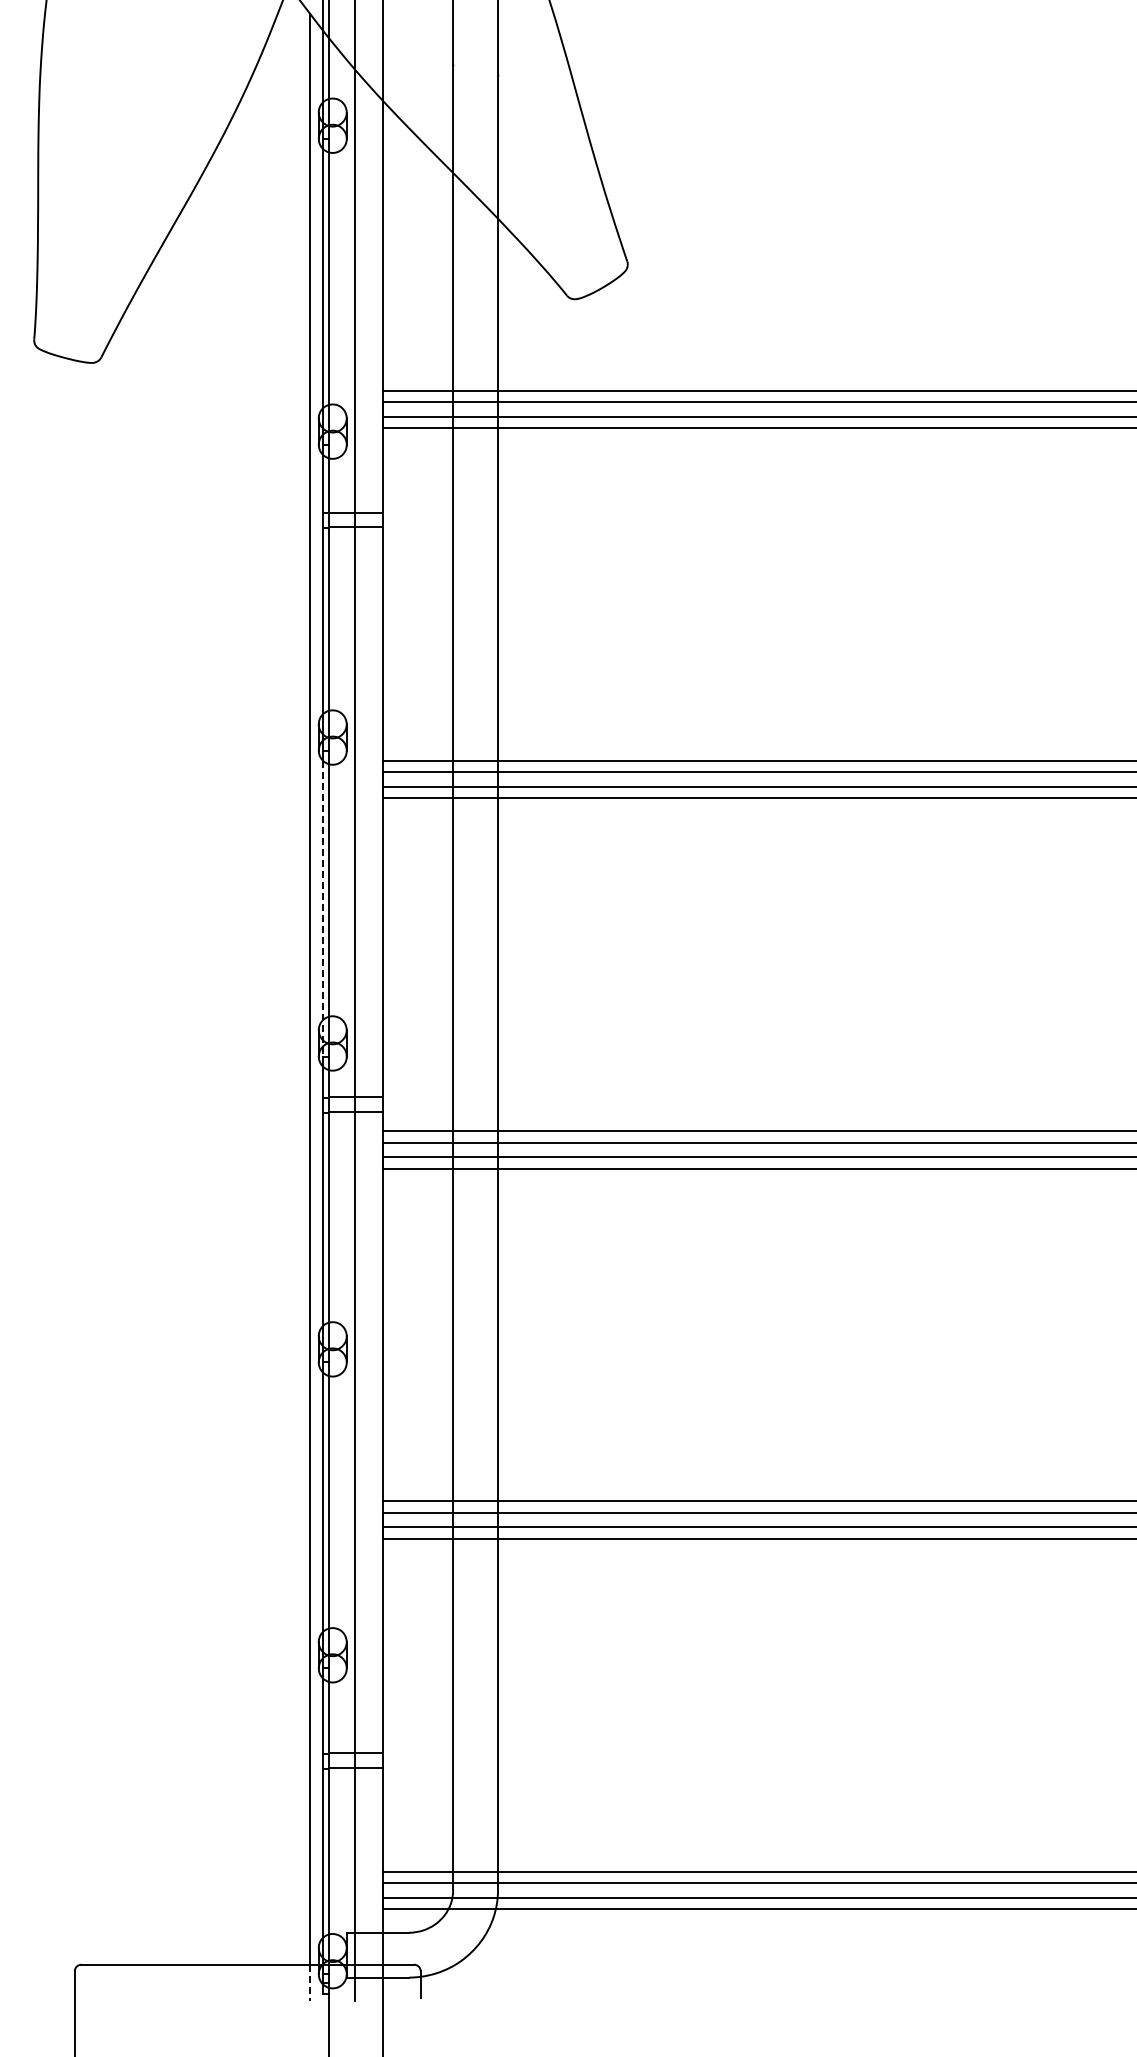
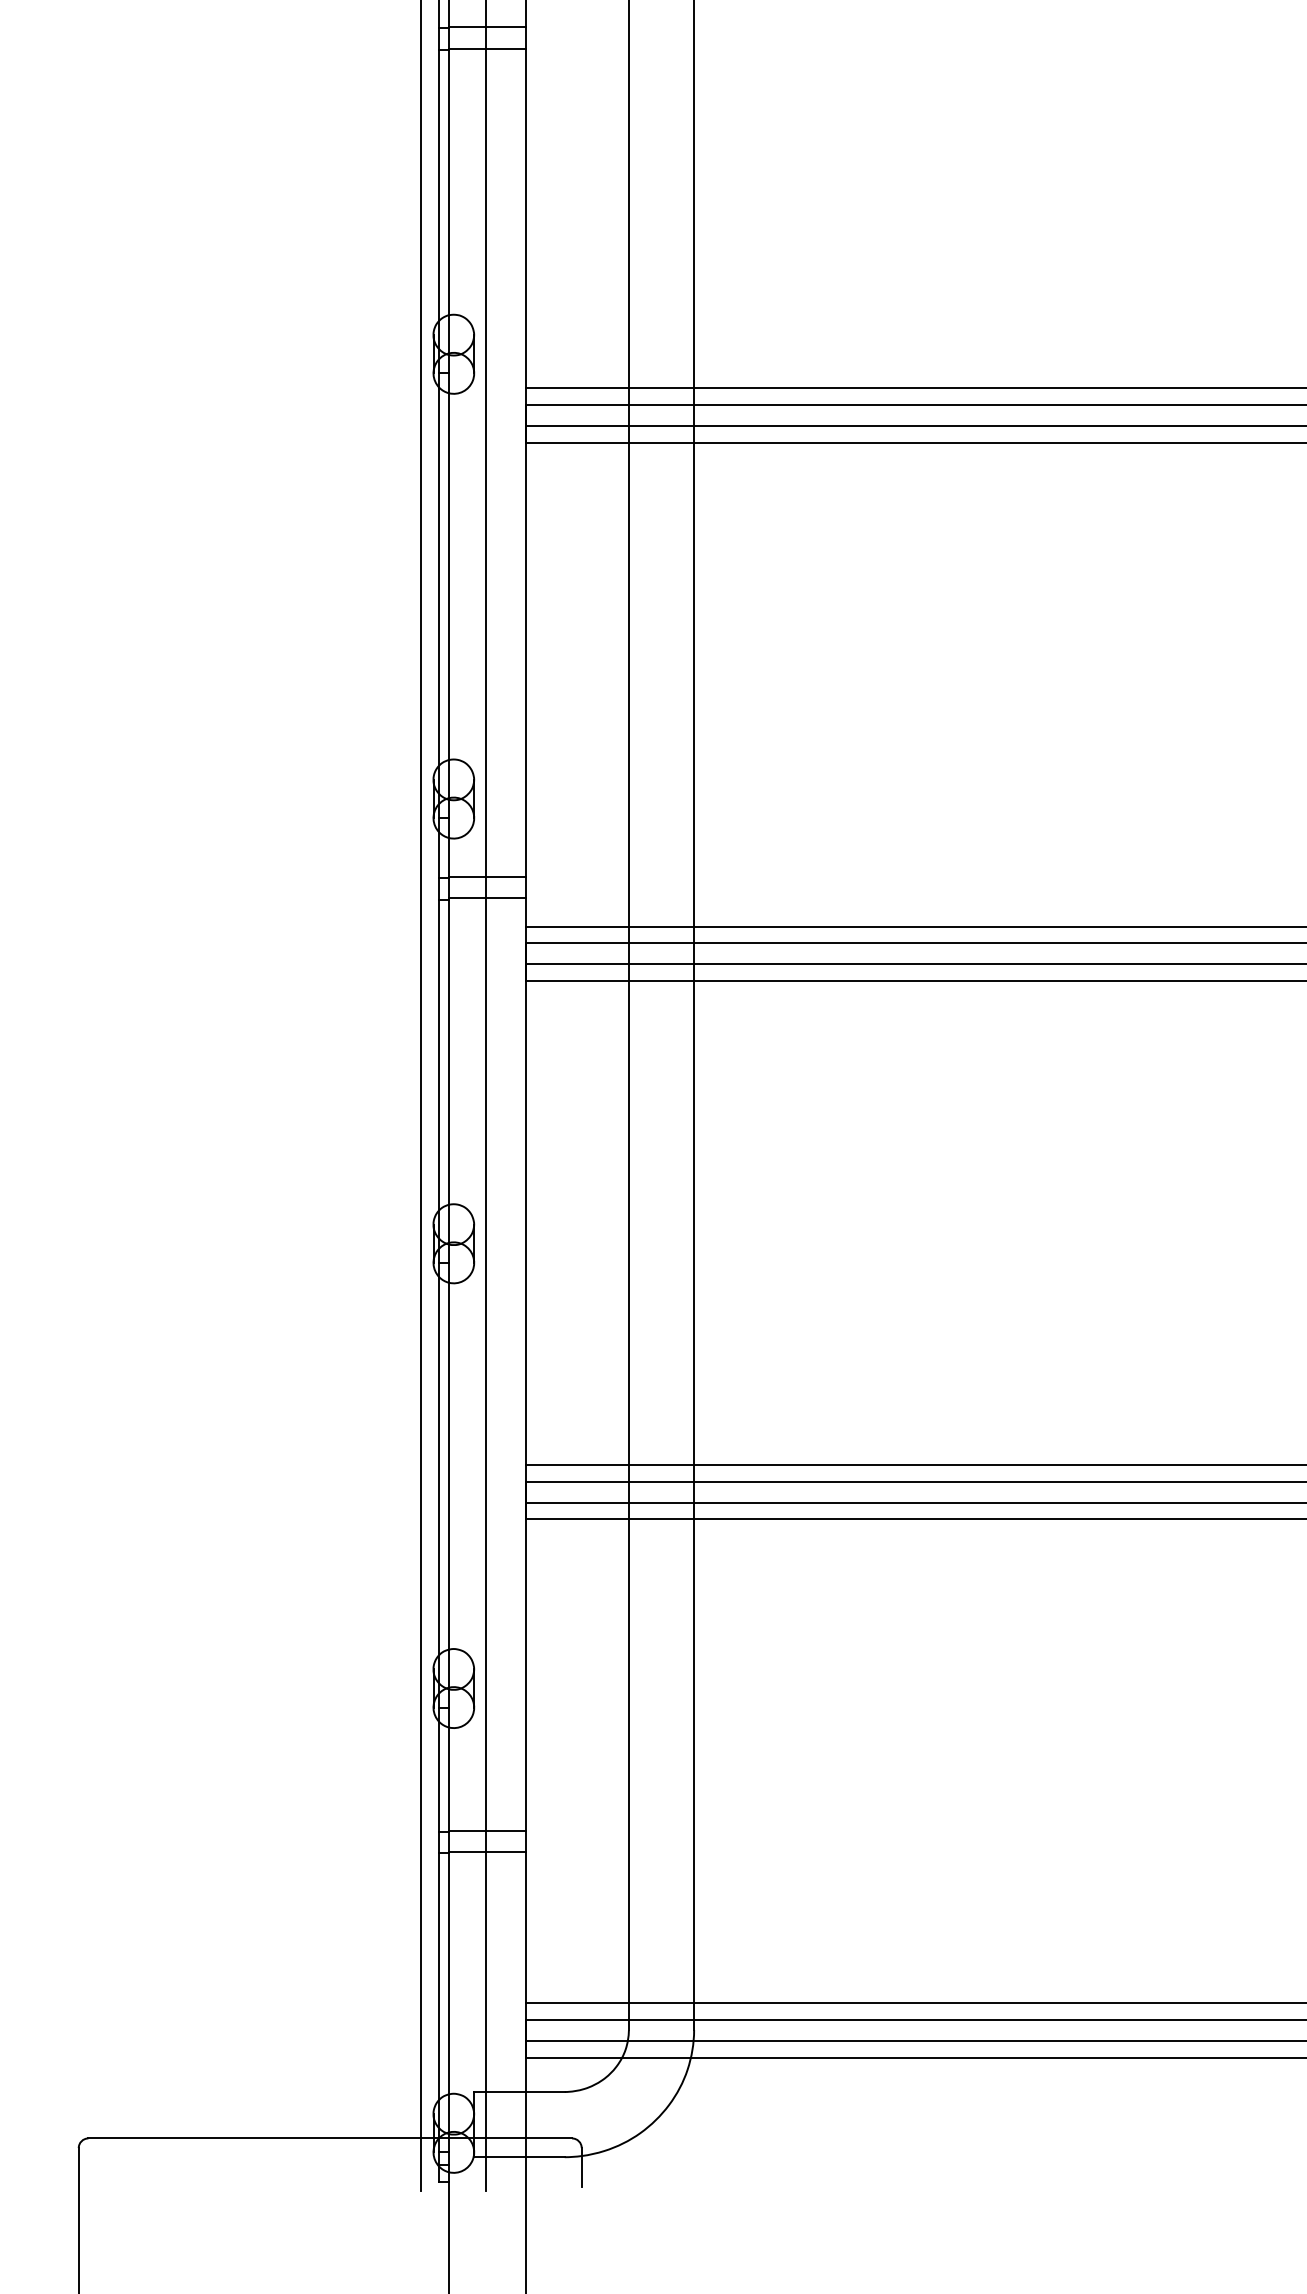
line: (322, 909) -> (438, 604), dashed -> solid
line: (310, 1983) -> (421, 2165), dashed -> solid

